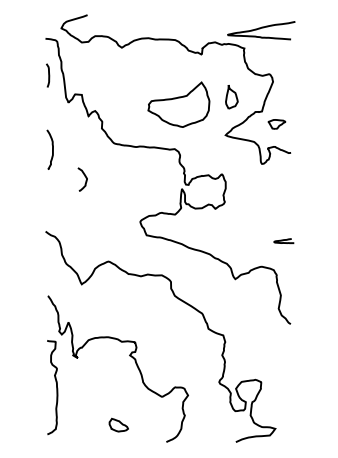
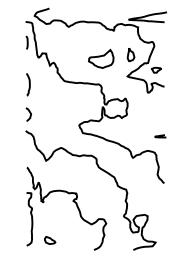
part: (179, 103) -> (101, 58), size x0.71
curve: (84, 177) -> (29, 113), moved
part: (119, 425) -> (50, 240), moved

